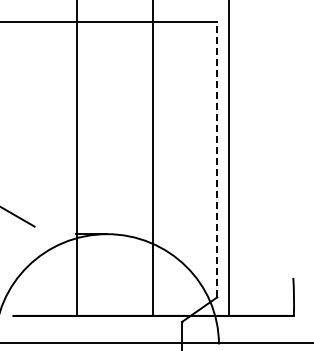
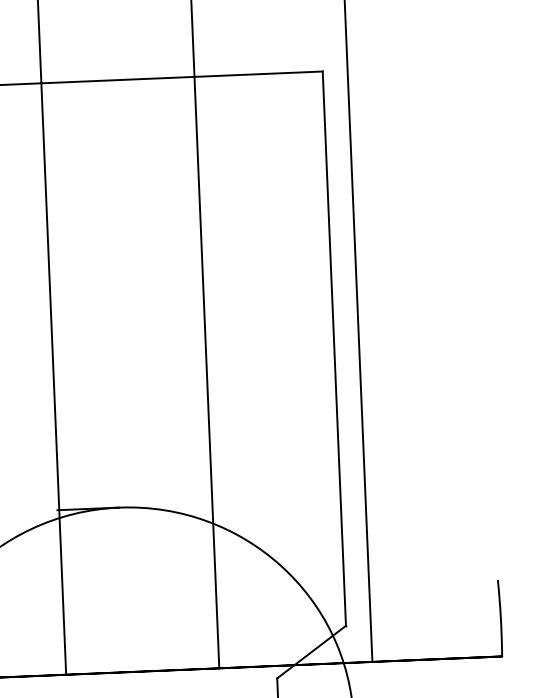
line: (217, 159) -> (335, 347), dashed -> solid

